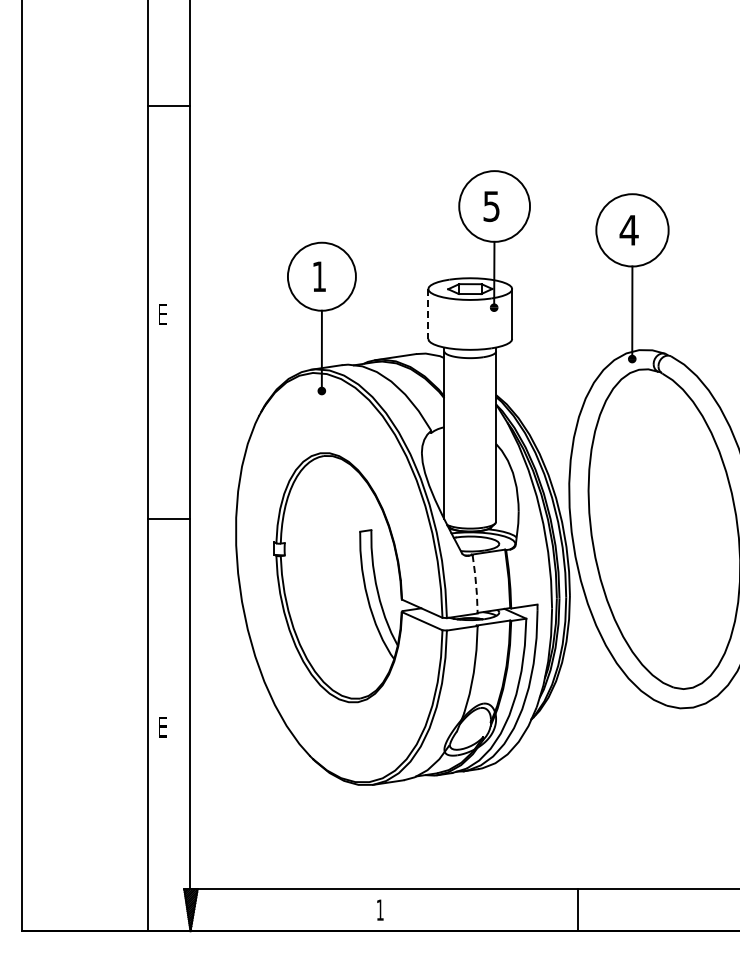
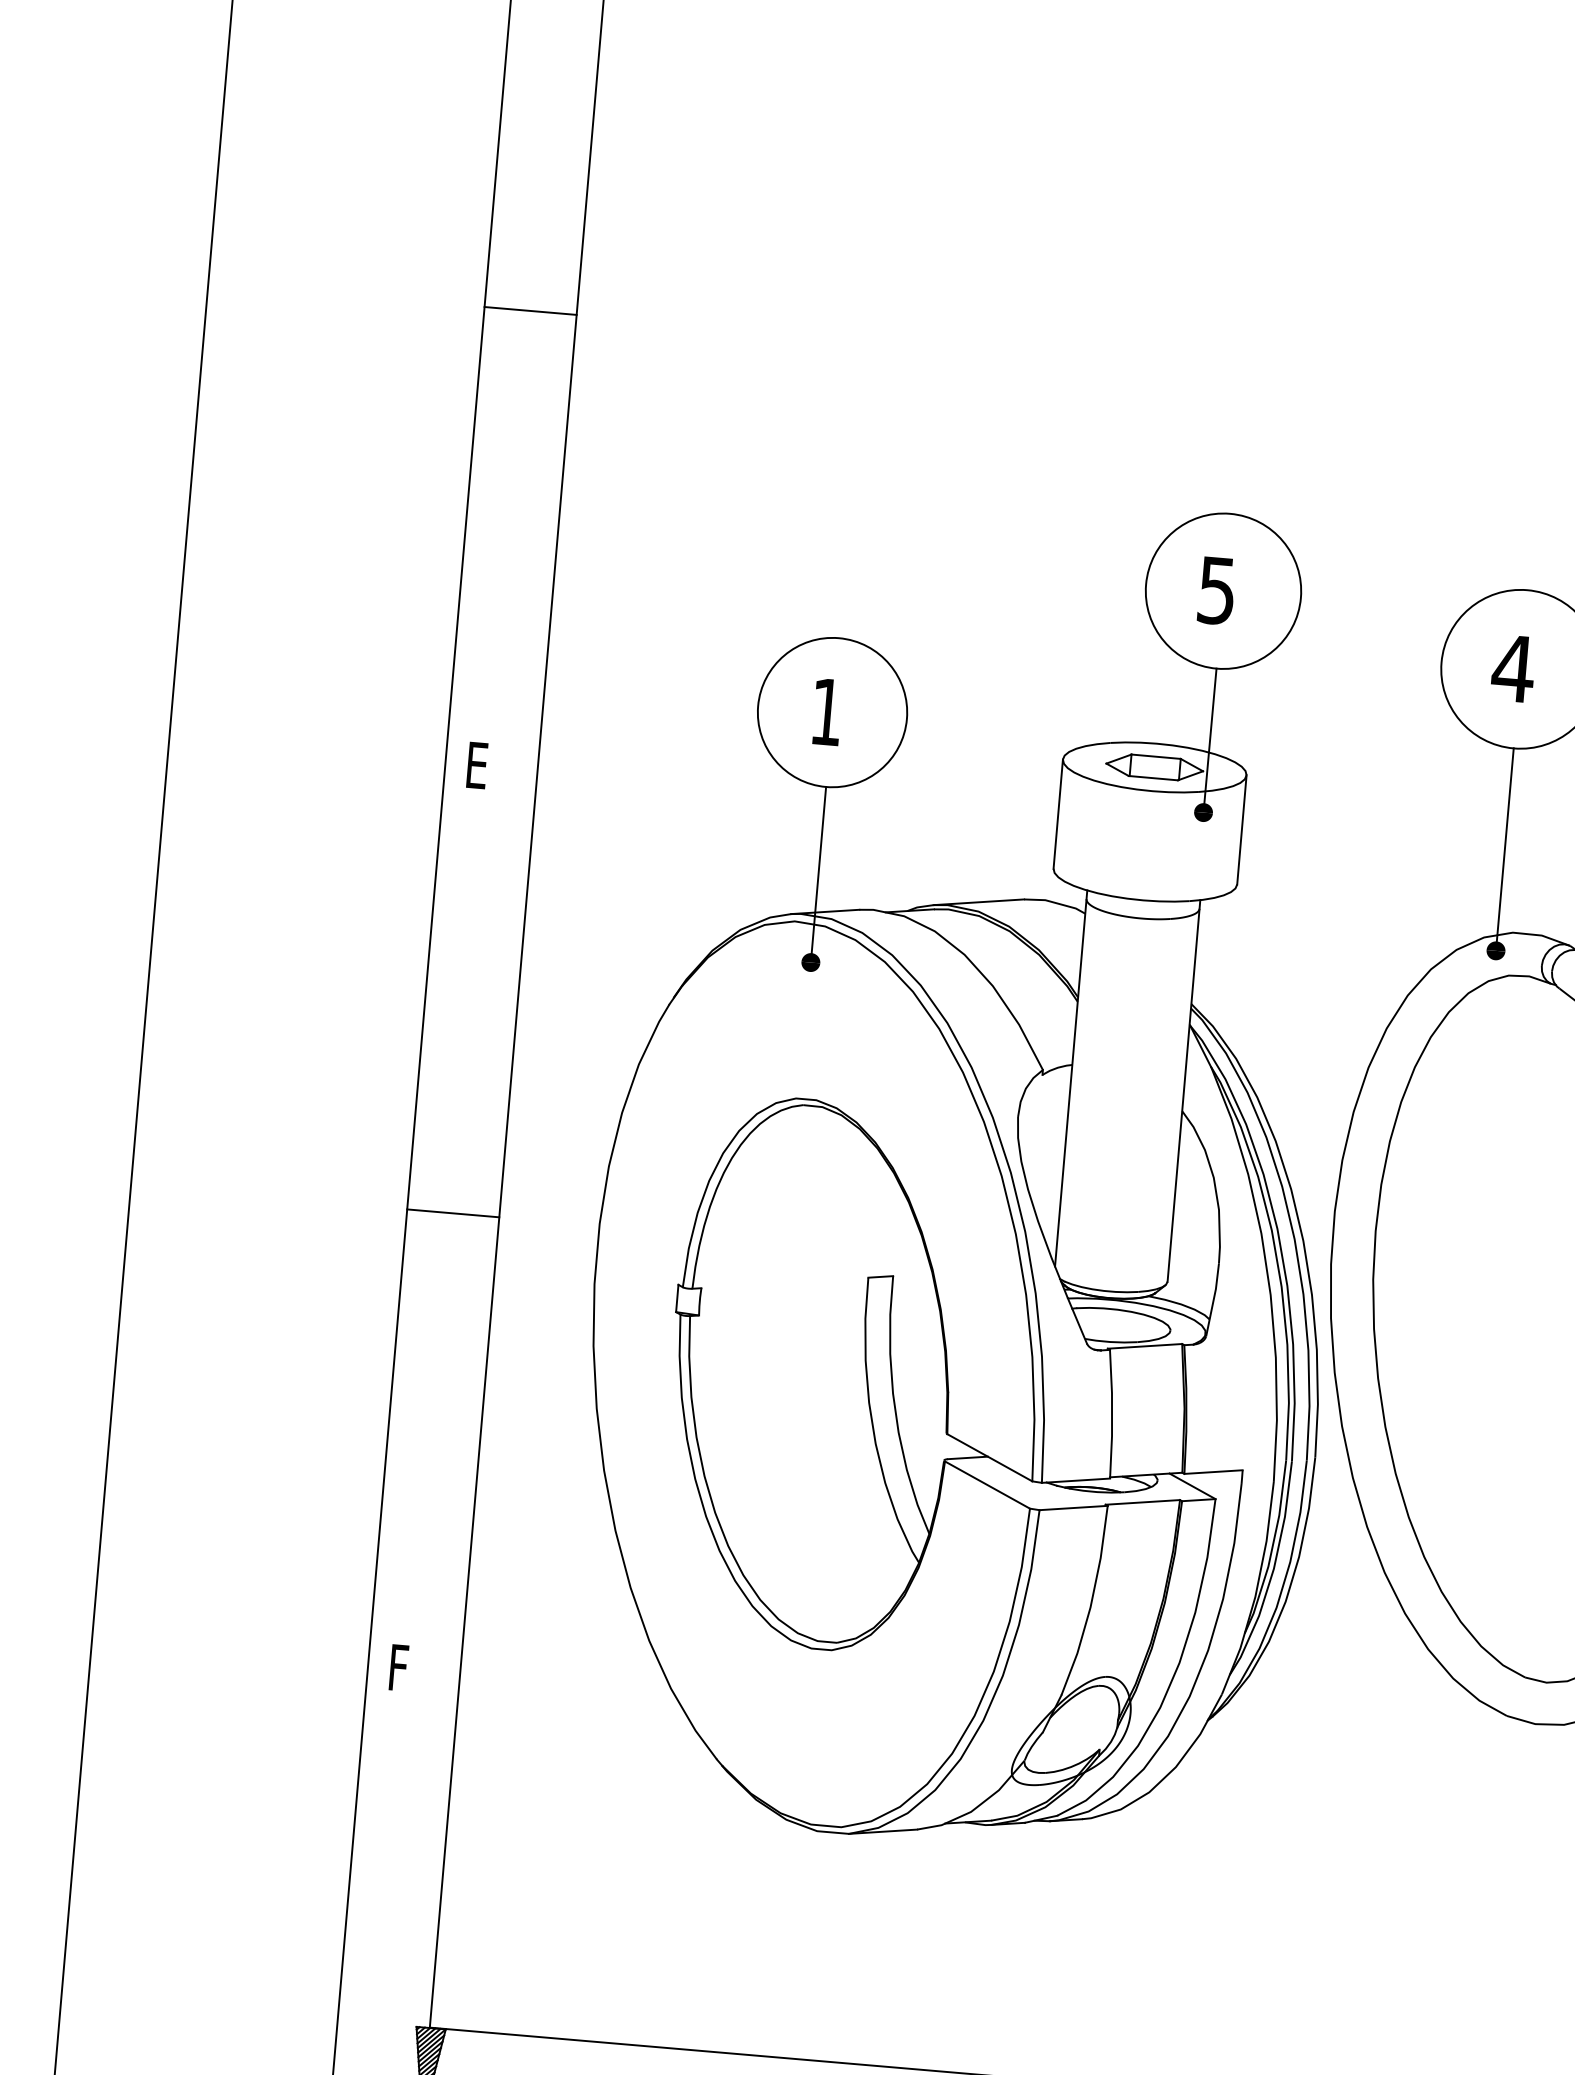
line: (428, 314) -> (1058, 815), dashed -> solid
line: (476, 584) -> (1112, 1414), dashed -> solid
text: (163, 727) -> (401, 1669), E -> F

